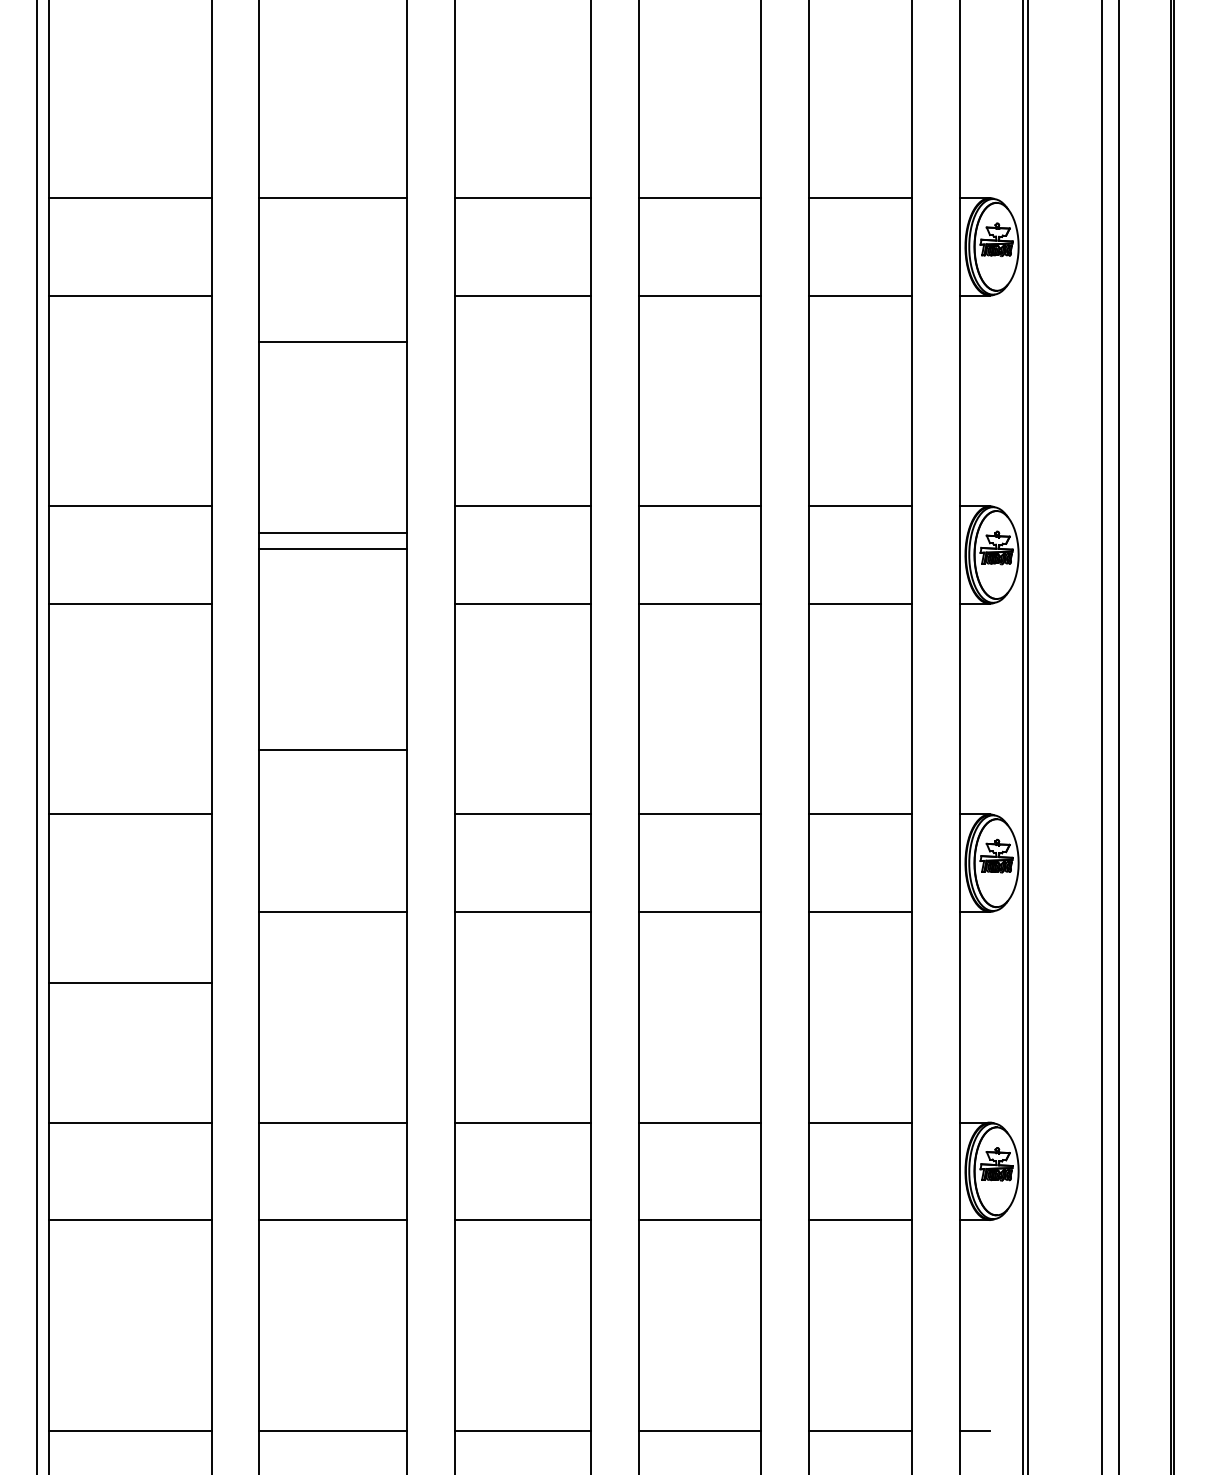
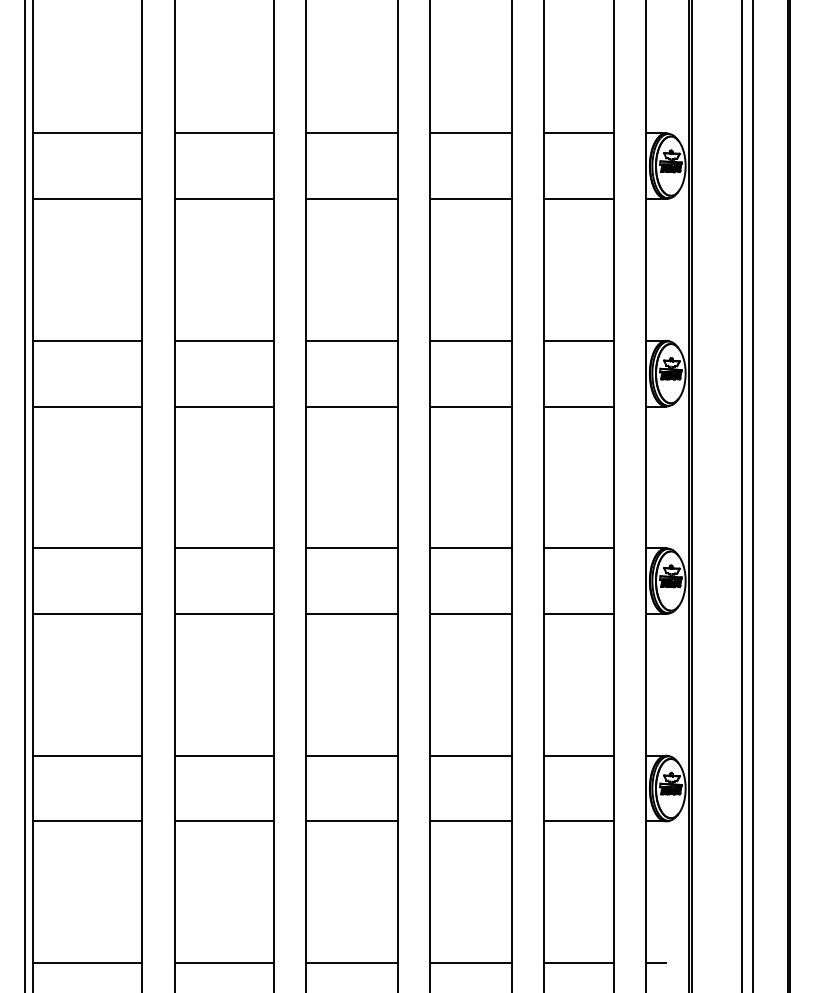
line: (332, 342) -> (223, 199), moved
line: (332, 532) -> (223, 406), moved
line: (332, 548) -> (223, 340), moved
line: (332, 750) -> (223, 548), moved
line: (130, 982) -> (87, 613), moved

